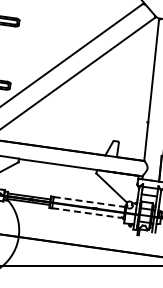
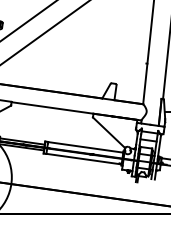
line: (90, 202) -> (86, 147), dashed -> solid
line: (88, 213) -> (84, 159), dashed -> solid

